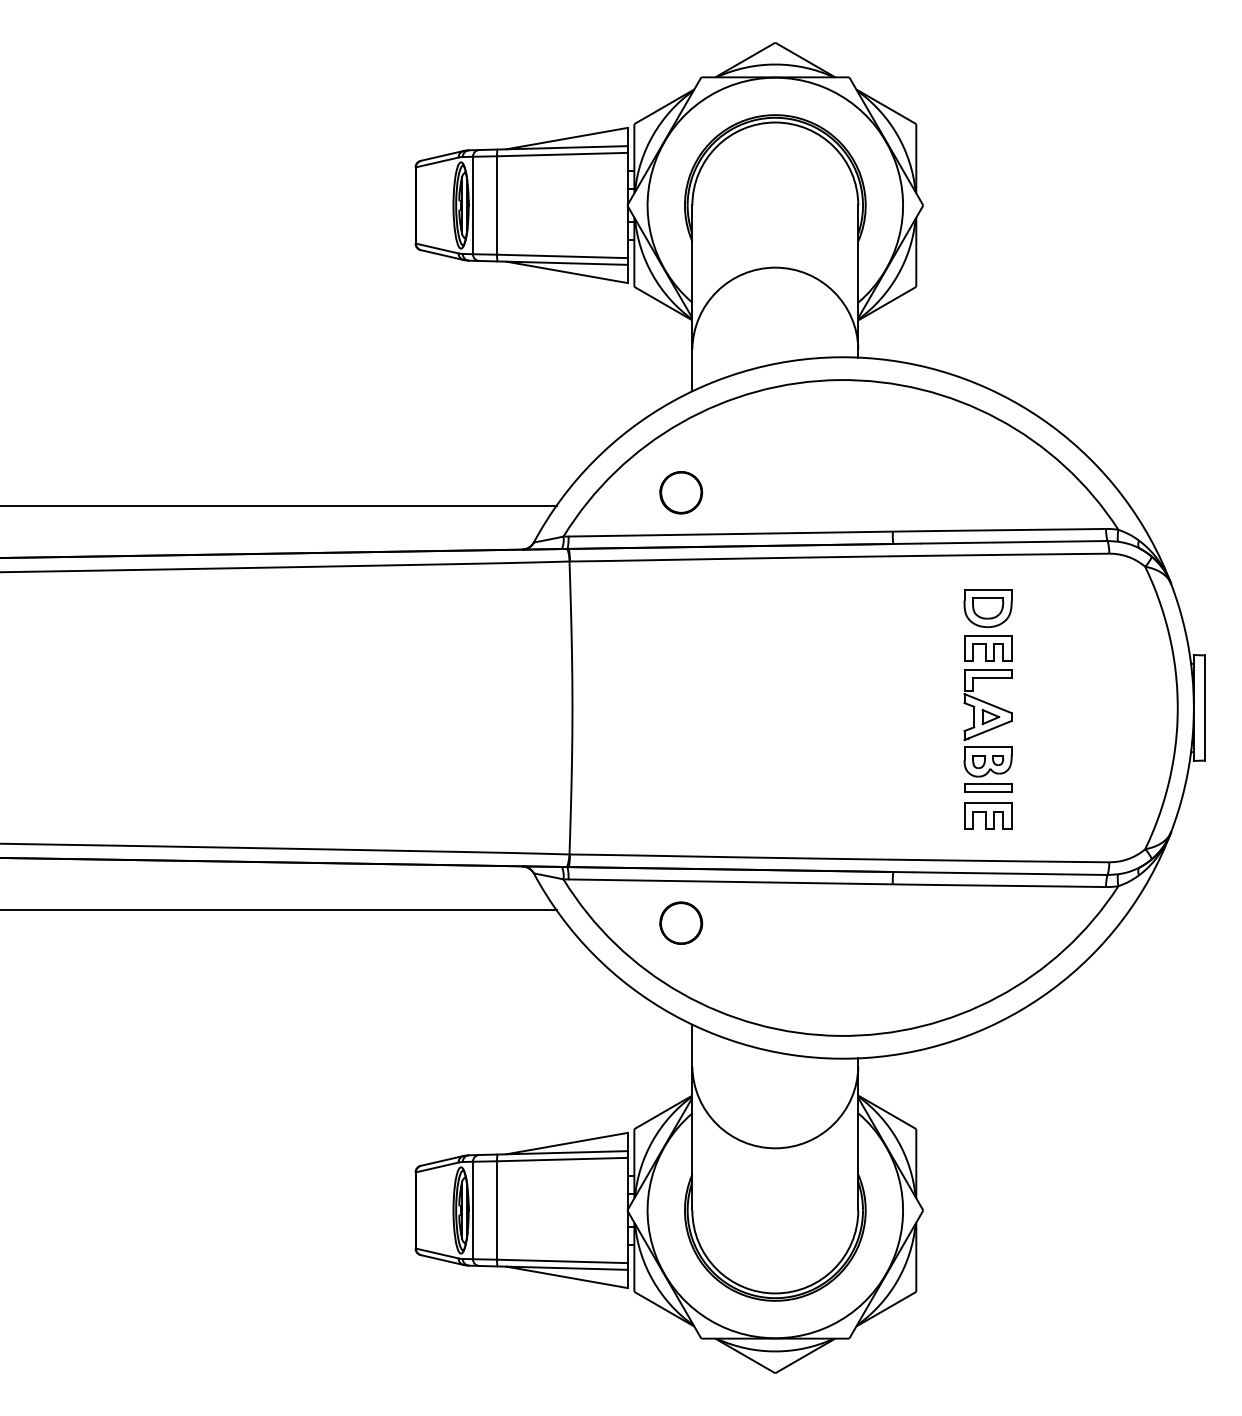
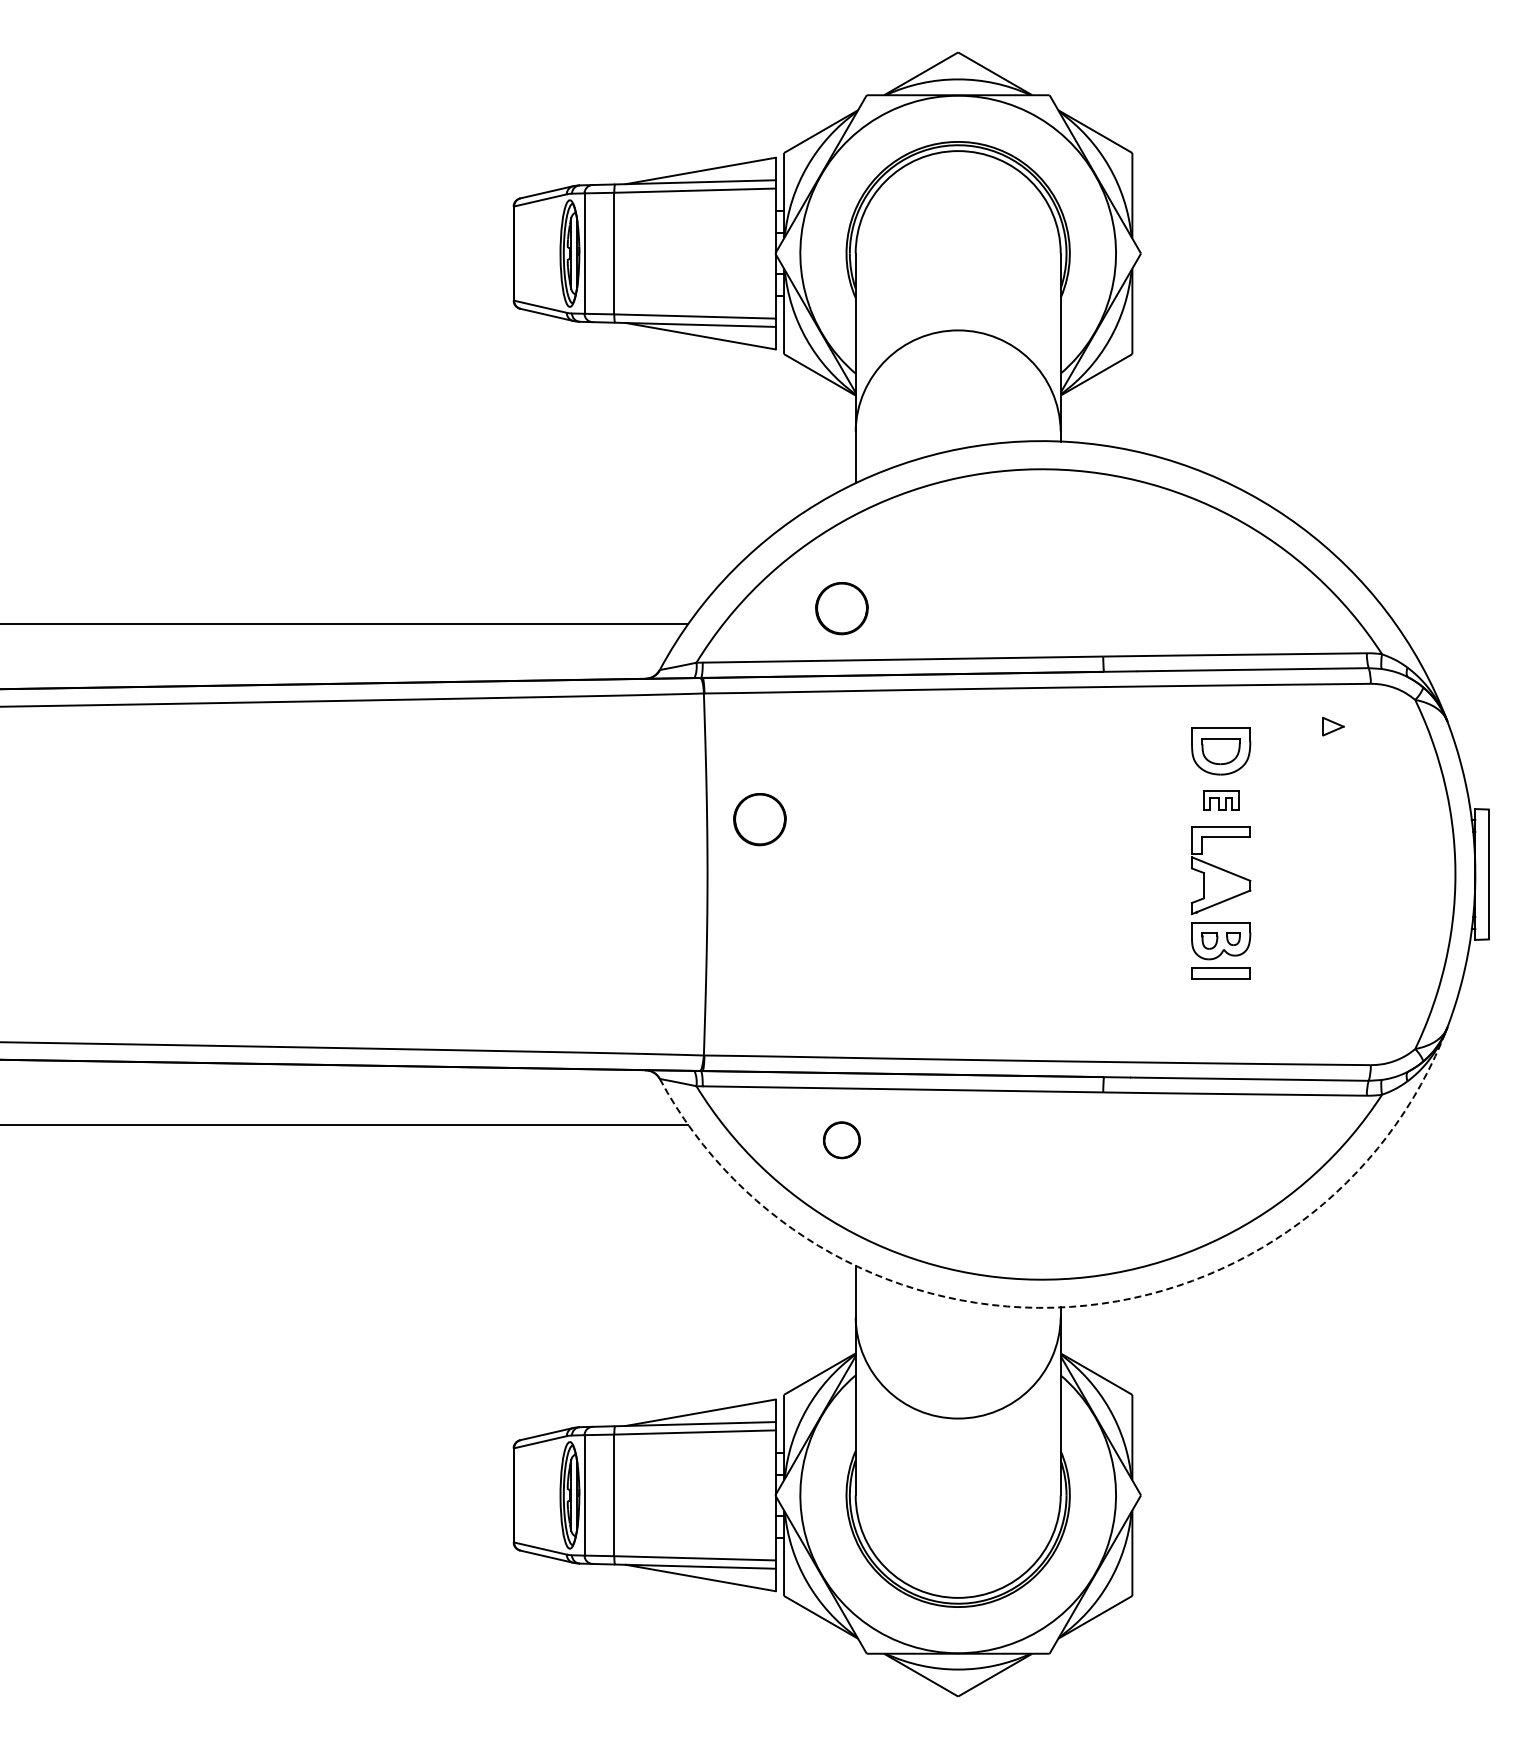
part: (987, 648) -> (1220, 800), size x0.6
part: (614, 663) -> (759, 819), added
part: (990, 716) -> (1333, 726), moved
part: (987, 815) -> (1220, 1007), removed
part: (680, 922) -> (841, 1139), size x0.7
arc: (866, 1057) -> (1070, 1306), solid -> dashed

